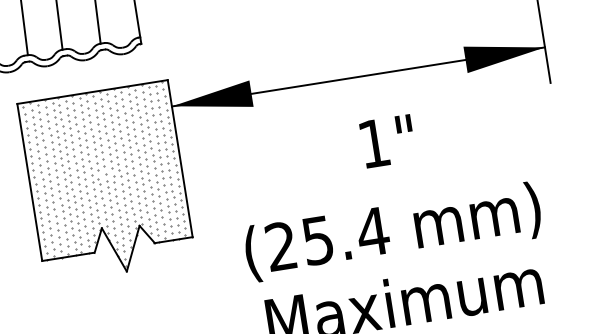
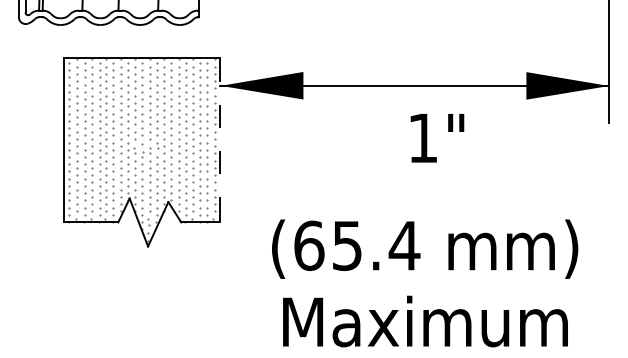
text: (388, 141) -> (437, 138), moved
line: (180, 158) -> (220, 140), solid -> dashed
text: (281, 246) -> (309, 245), (25.4 -> (65.4

